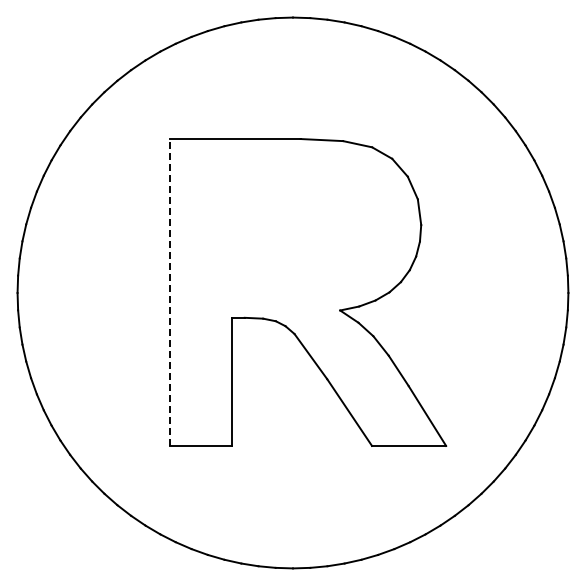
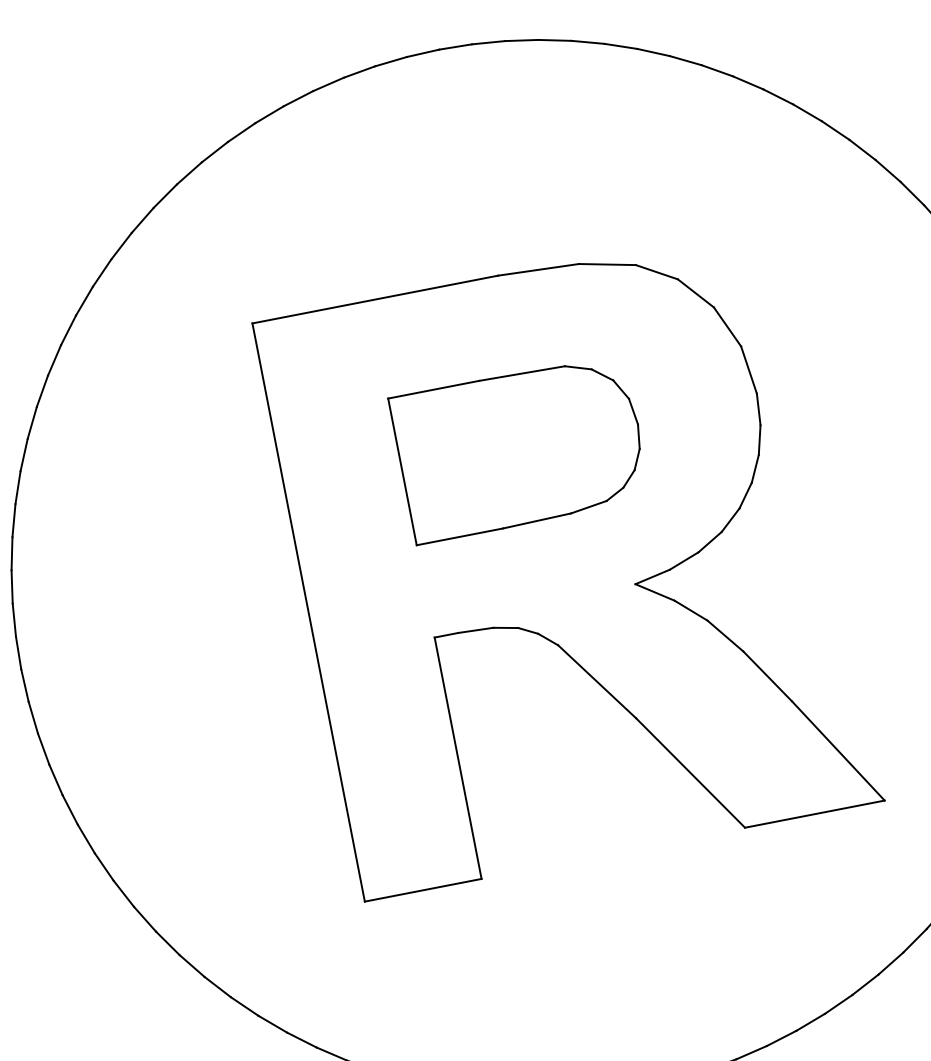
part: (294, 229) -> (519, 448), added
line: (170, 291) -> (308, 610), dashed -> solid

